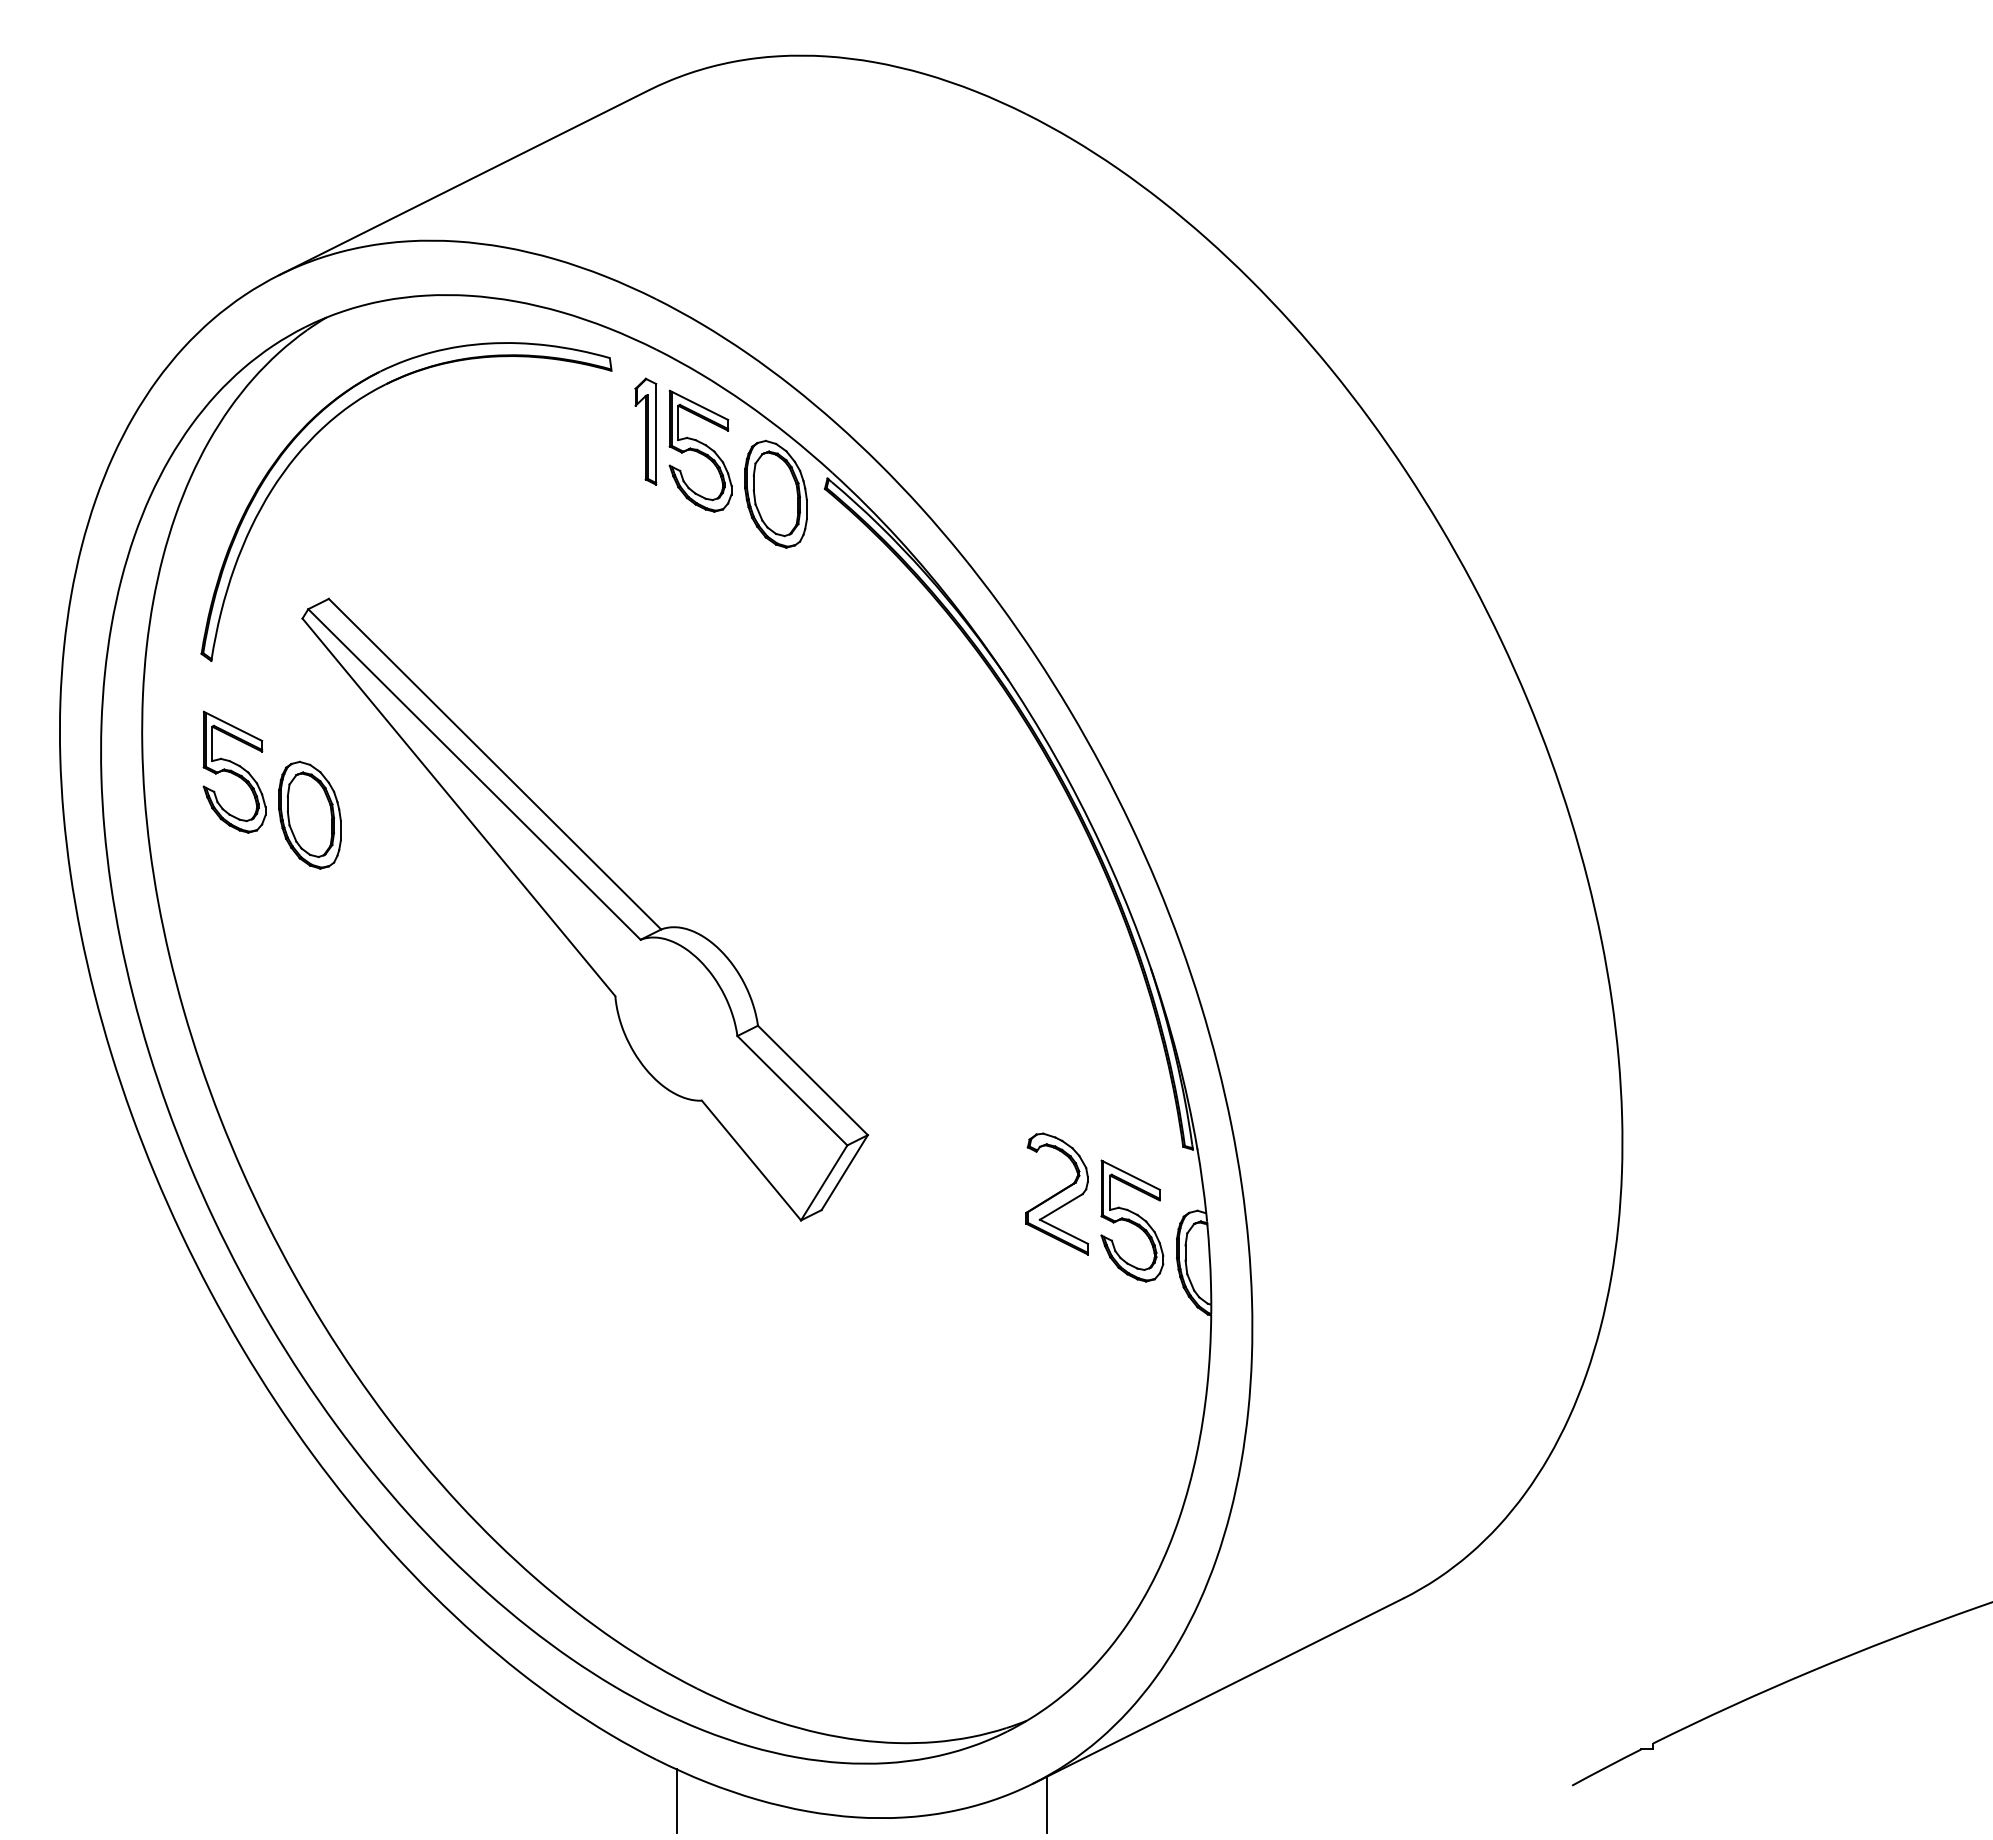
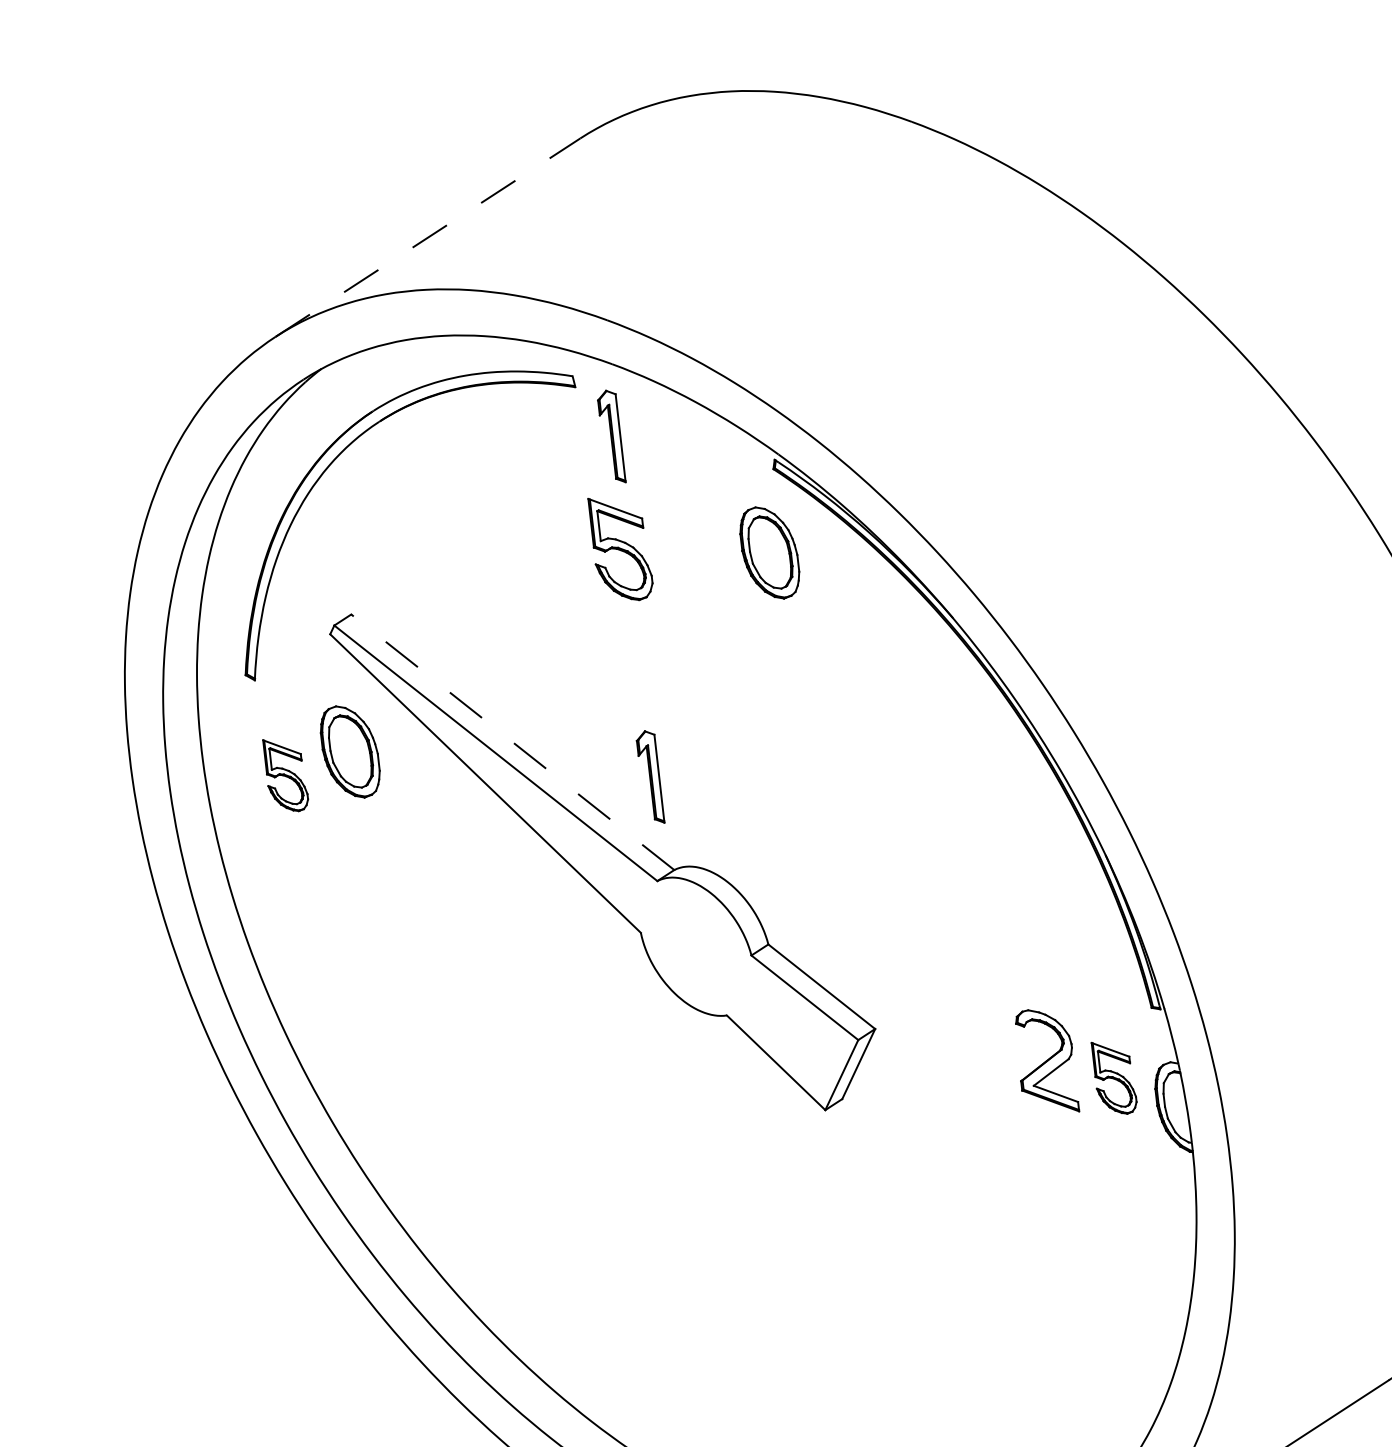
line: (464, 182) -> (428, 237), solid -> dashed
part: (700, 450) -> (621, 548), moved
part: (775, 493) -> (769, 552), moved
line: (494, 763) -> (512, 741), solid -> dashed
part: (234, 771) -> (286, 774), size x0.7
part: (309, 814) -> (349, 751), moved
part: (645, 821) -> (649, 777), added
part: (1132, 1220) -> (1114, 1077), size x0.7

